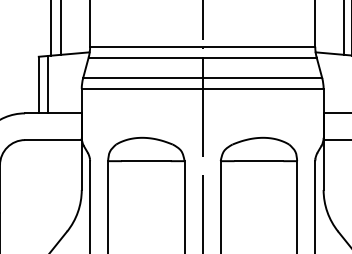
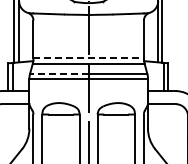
line: (204, 46) -> (89, 58), solid -> dashed
line: (141, 77) -> (58, 73), solid -> dashed

